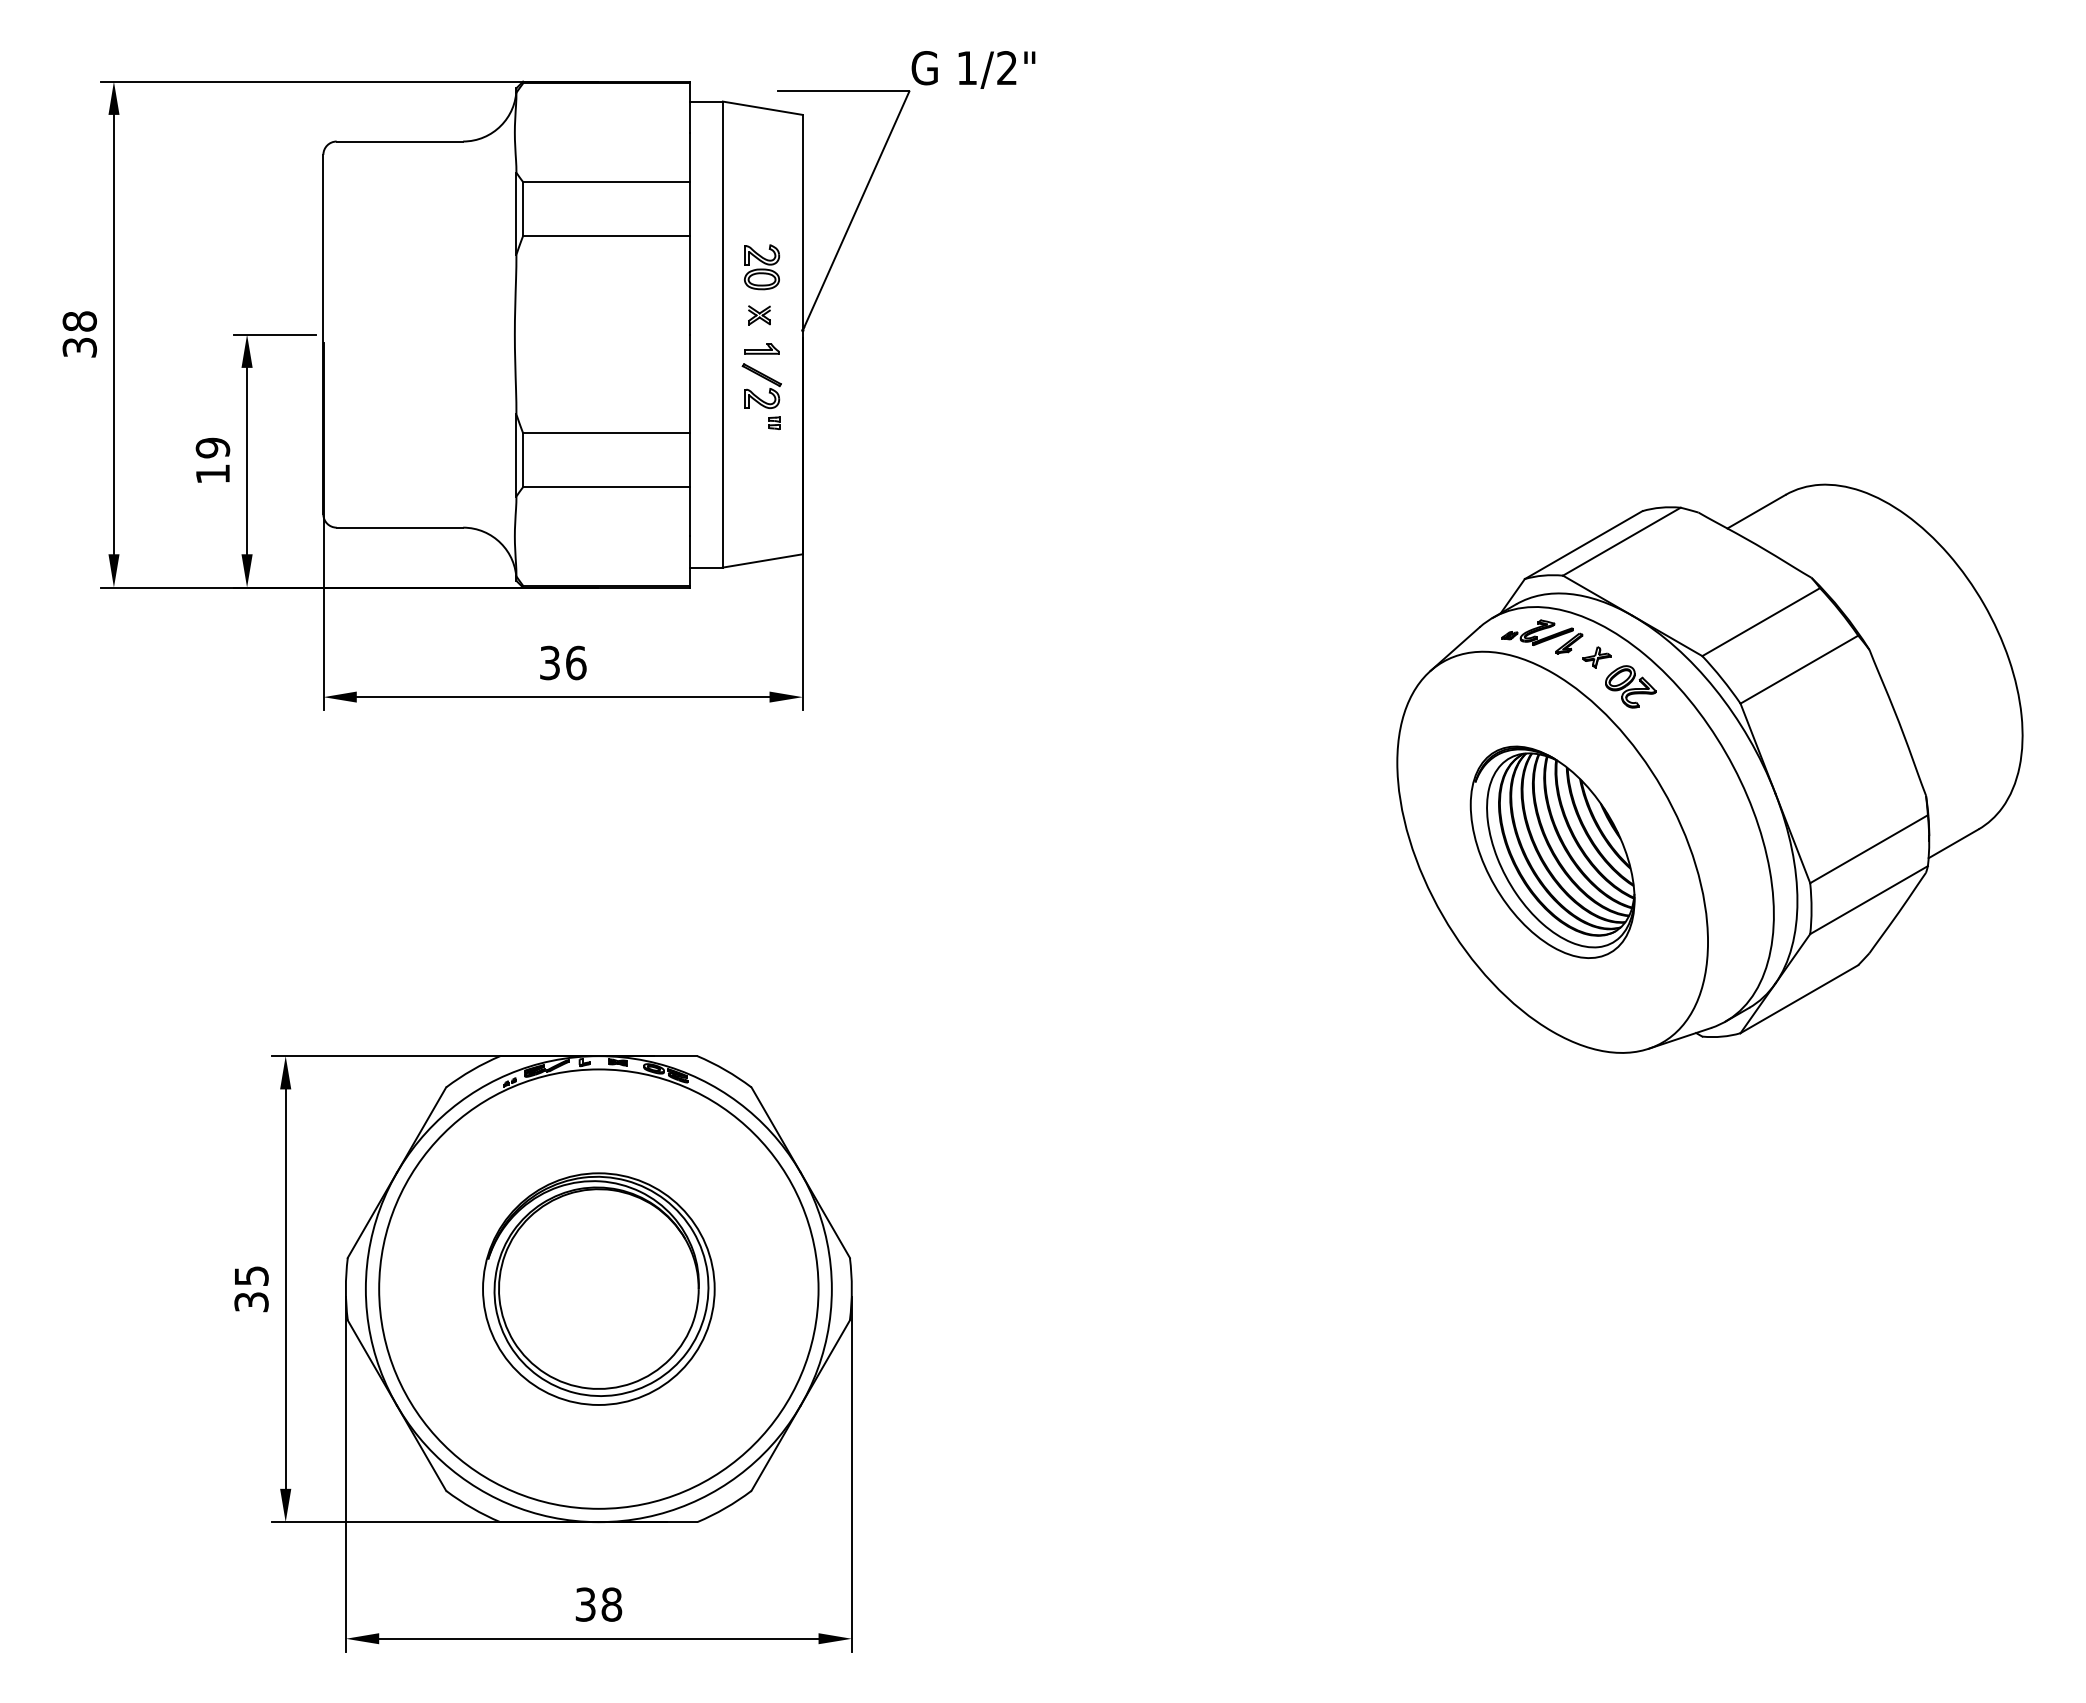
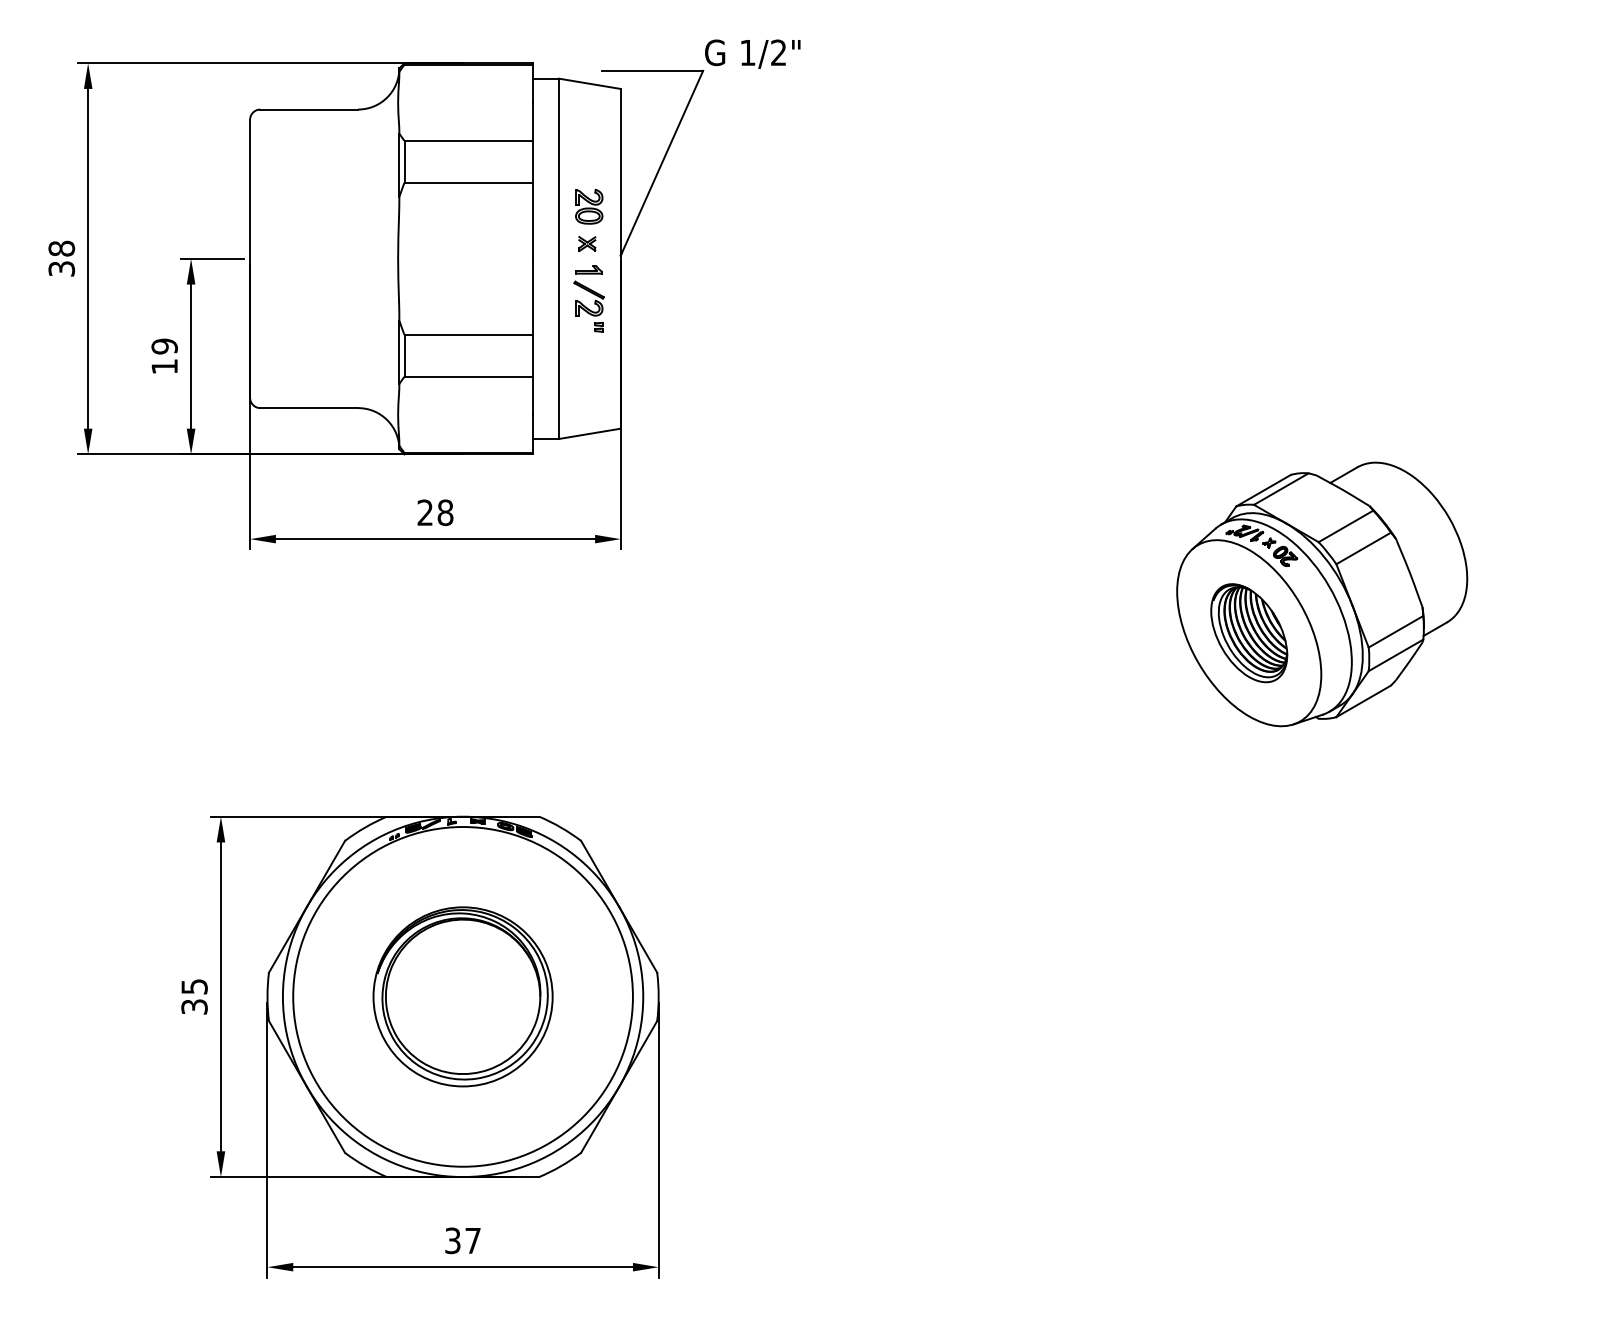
text: (563, 662) -> (435, 512), 36 -> 28
part: (1709, 768) -> (1321, 594), size x0.6
text: (611, 1604) -> (472, 1240), 38 -> 37

